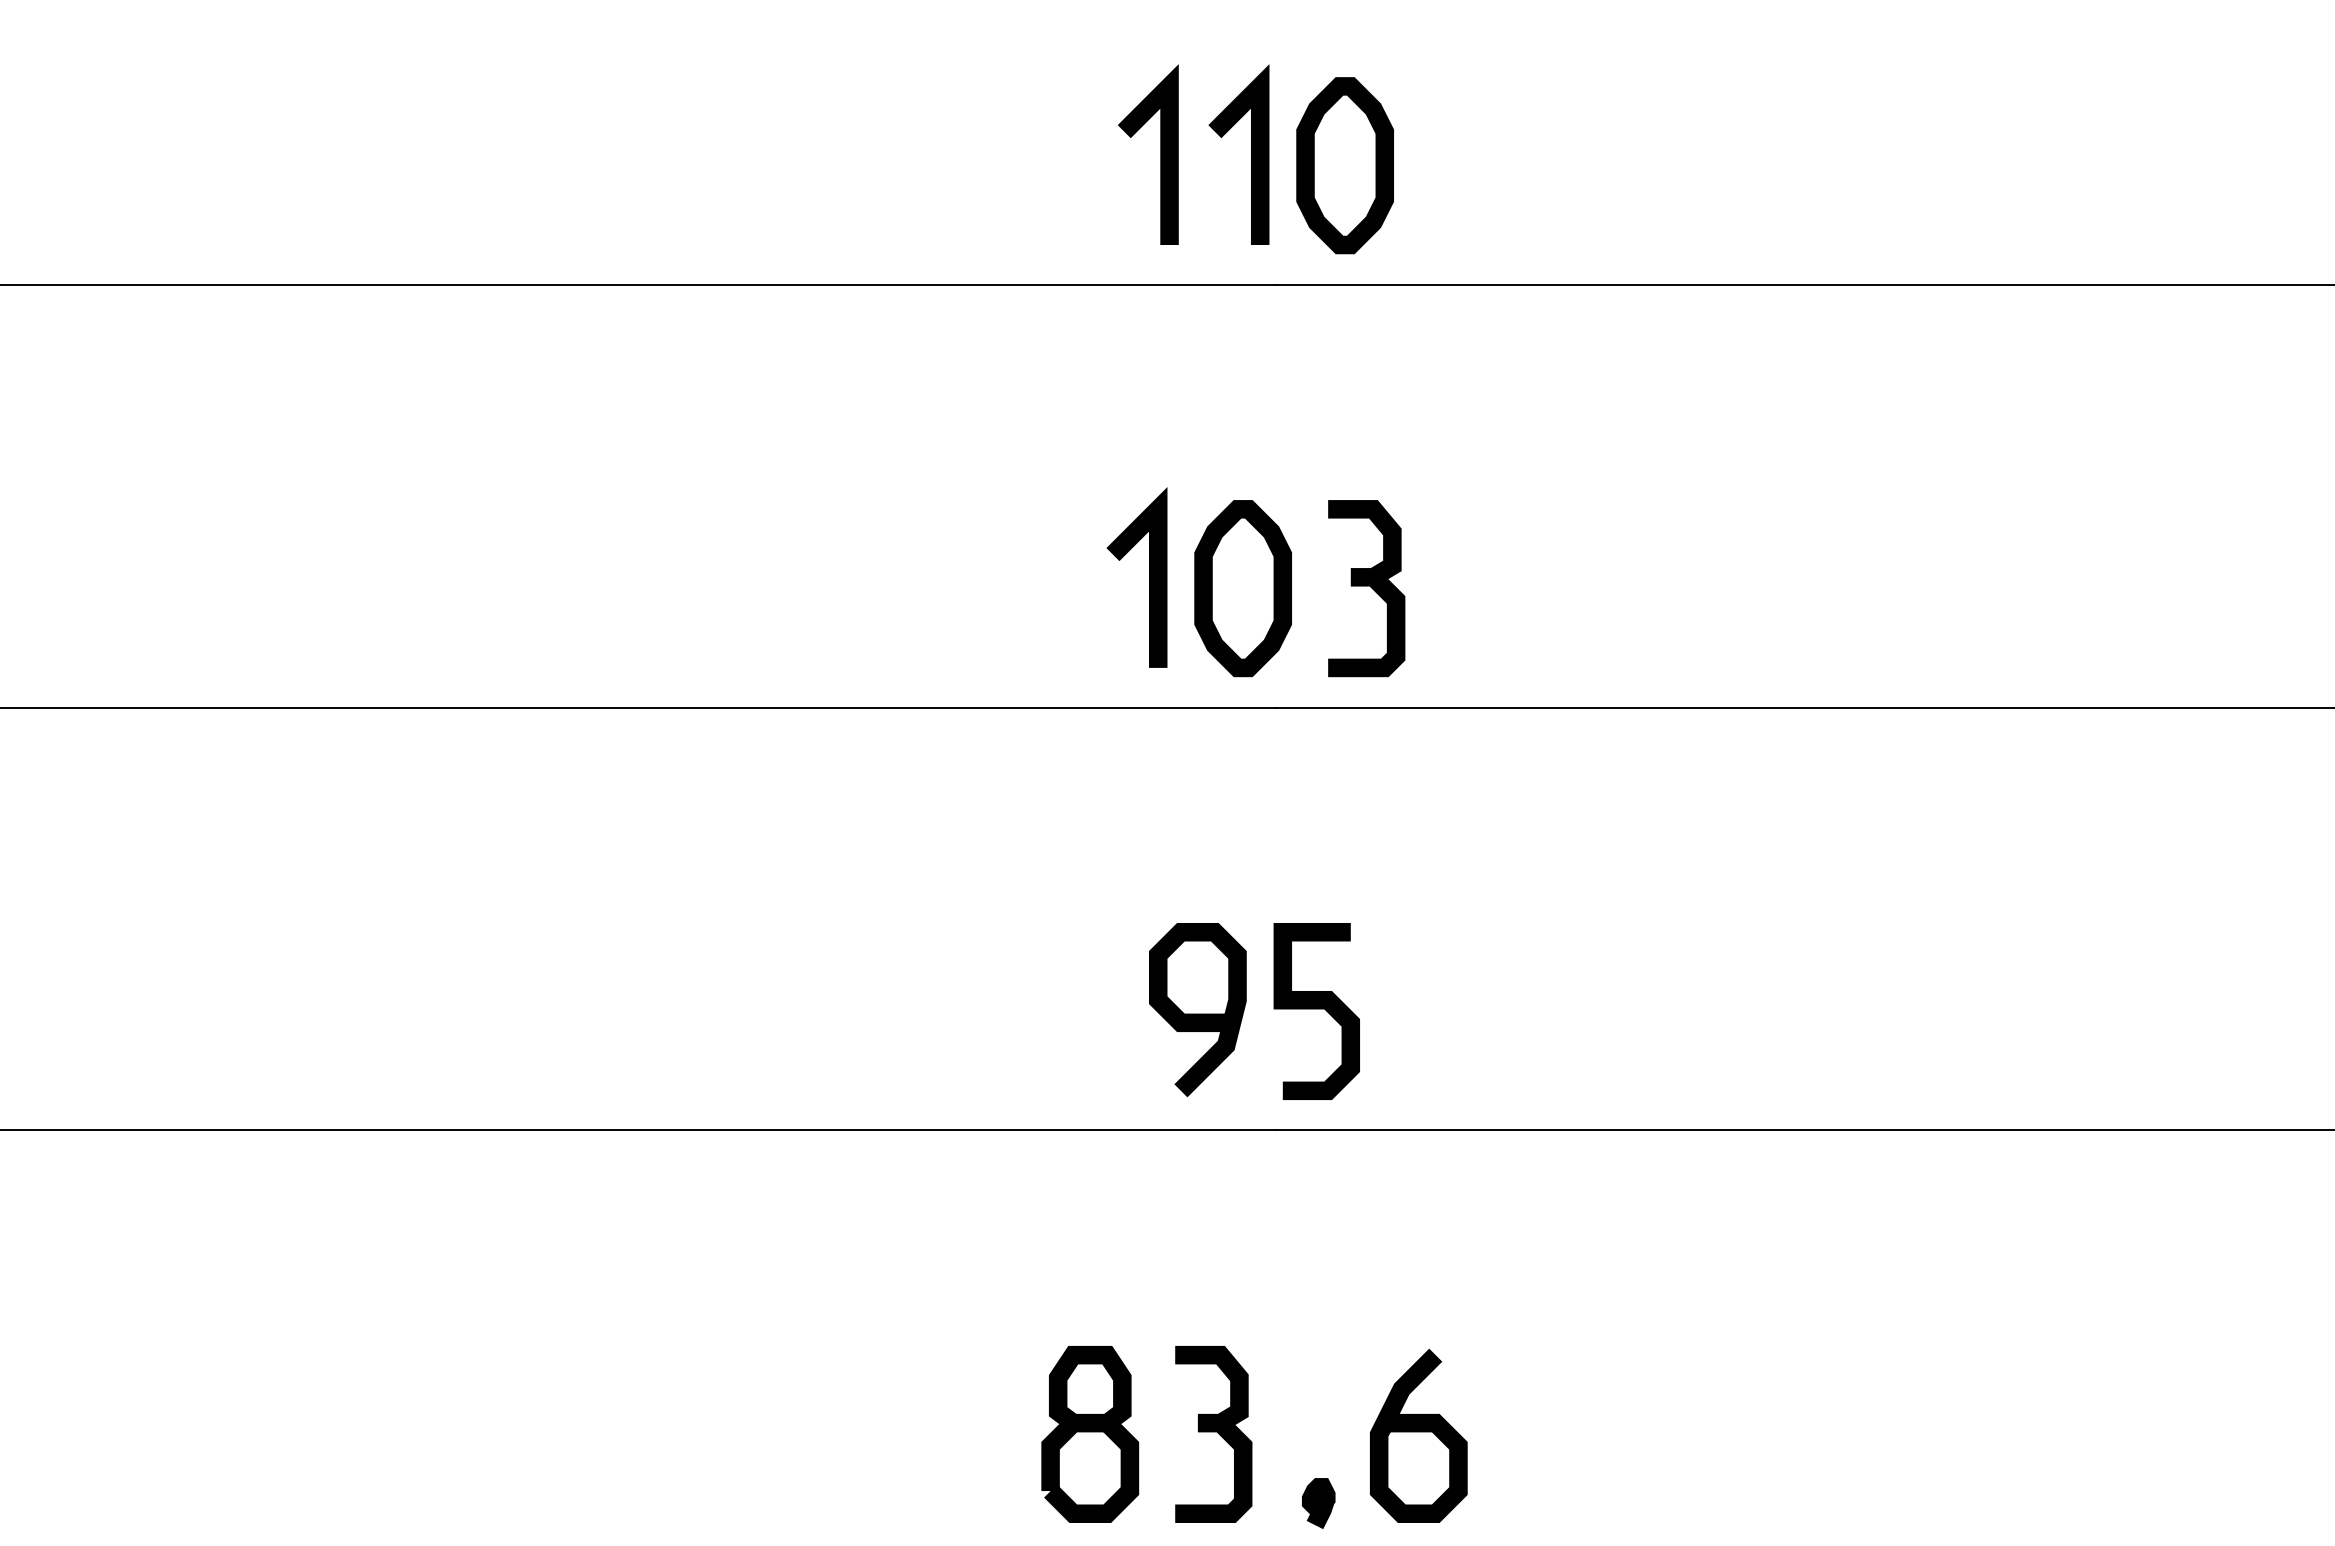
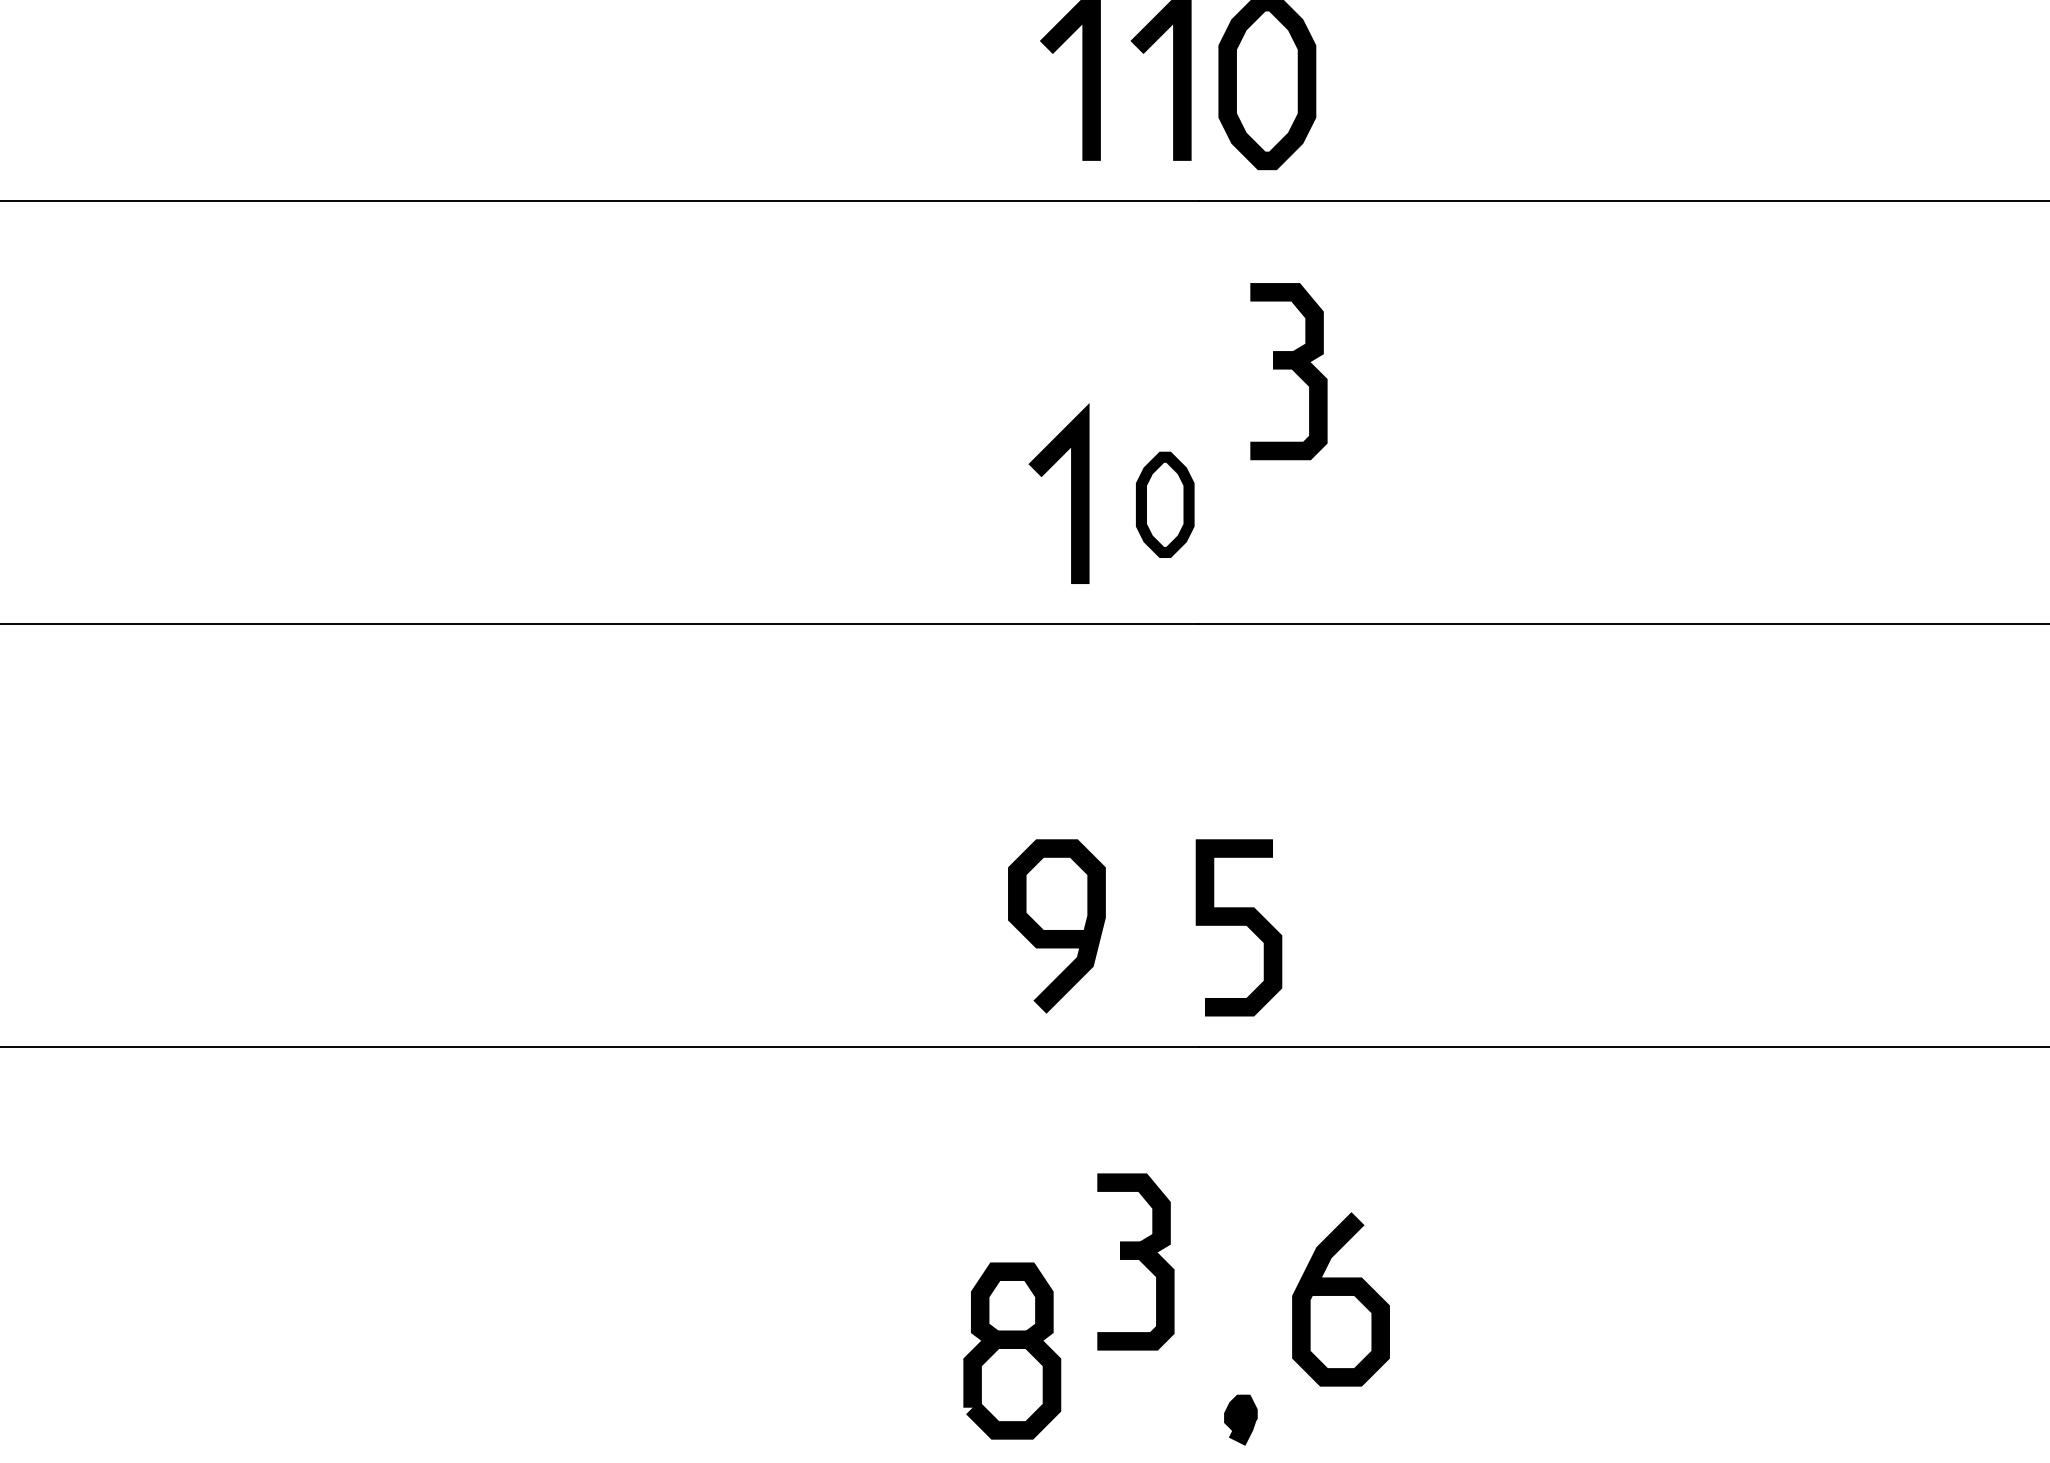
part: (1242, 588) -> (1164, 504), size x0.6
part: (1366, 588) -> (1288, 371), moved
curve: (1197, 1013) -> (1056, 929), moved
curve: (1418, 1432) -> (1340, 1296), moved
part: (1213, 1434) -> (1135, 1262), moved

